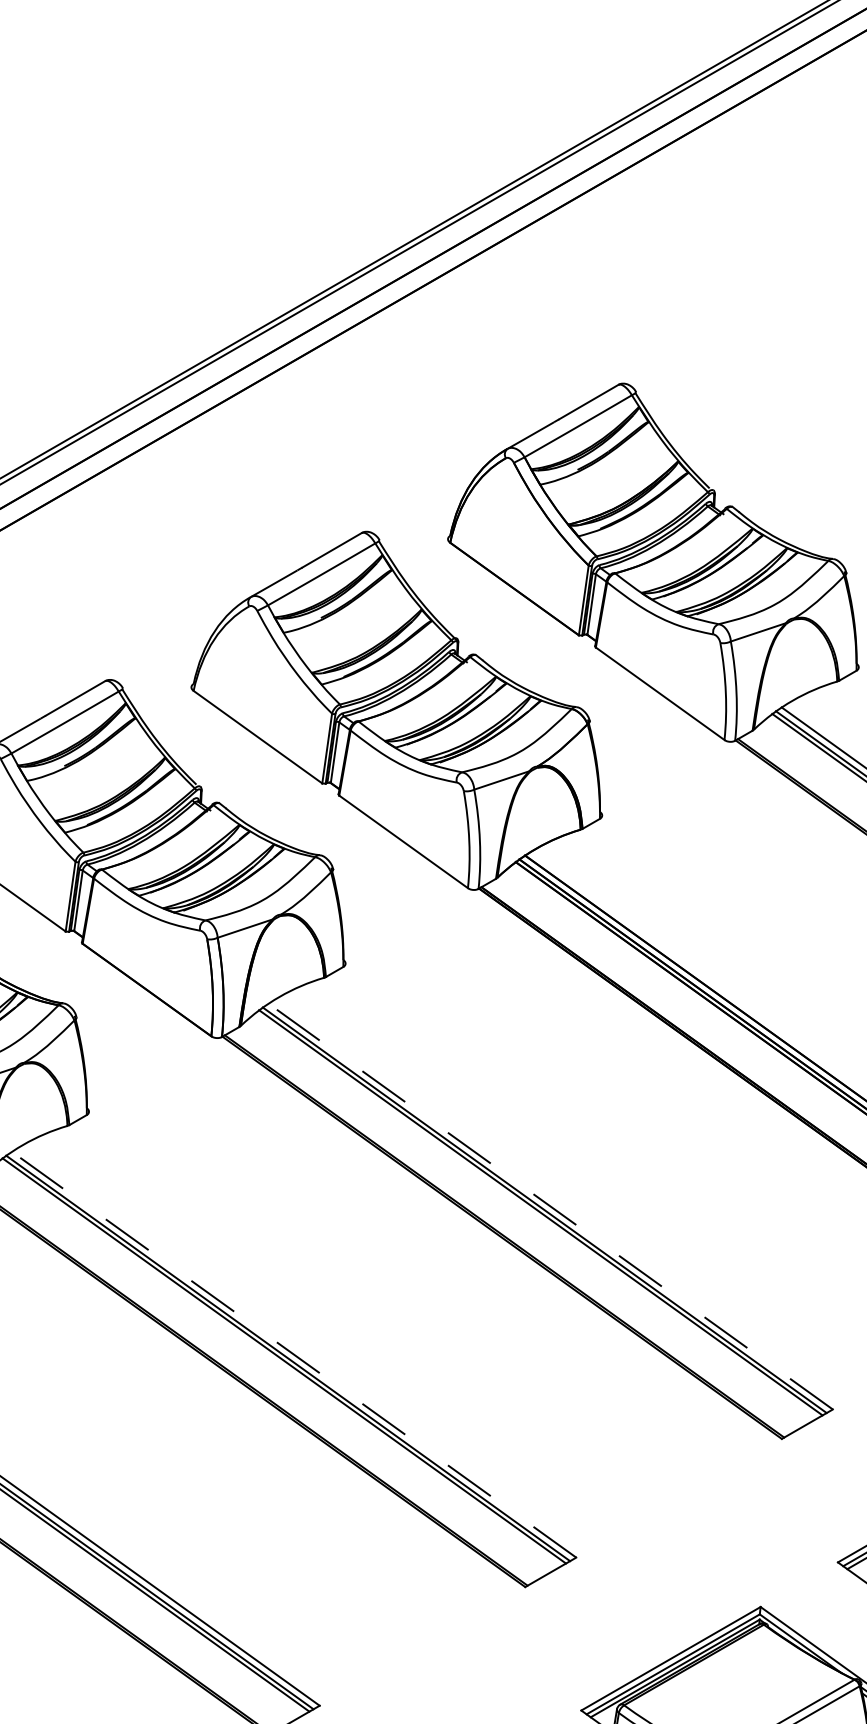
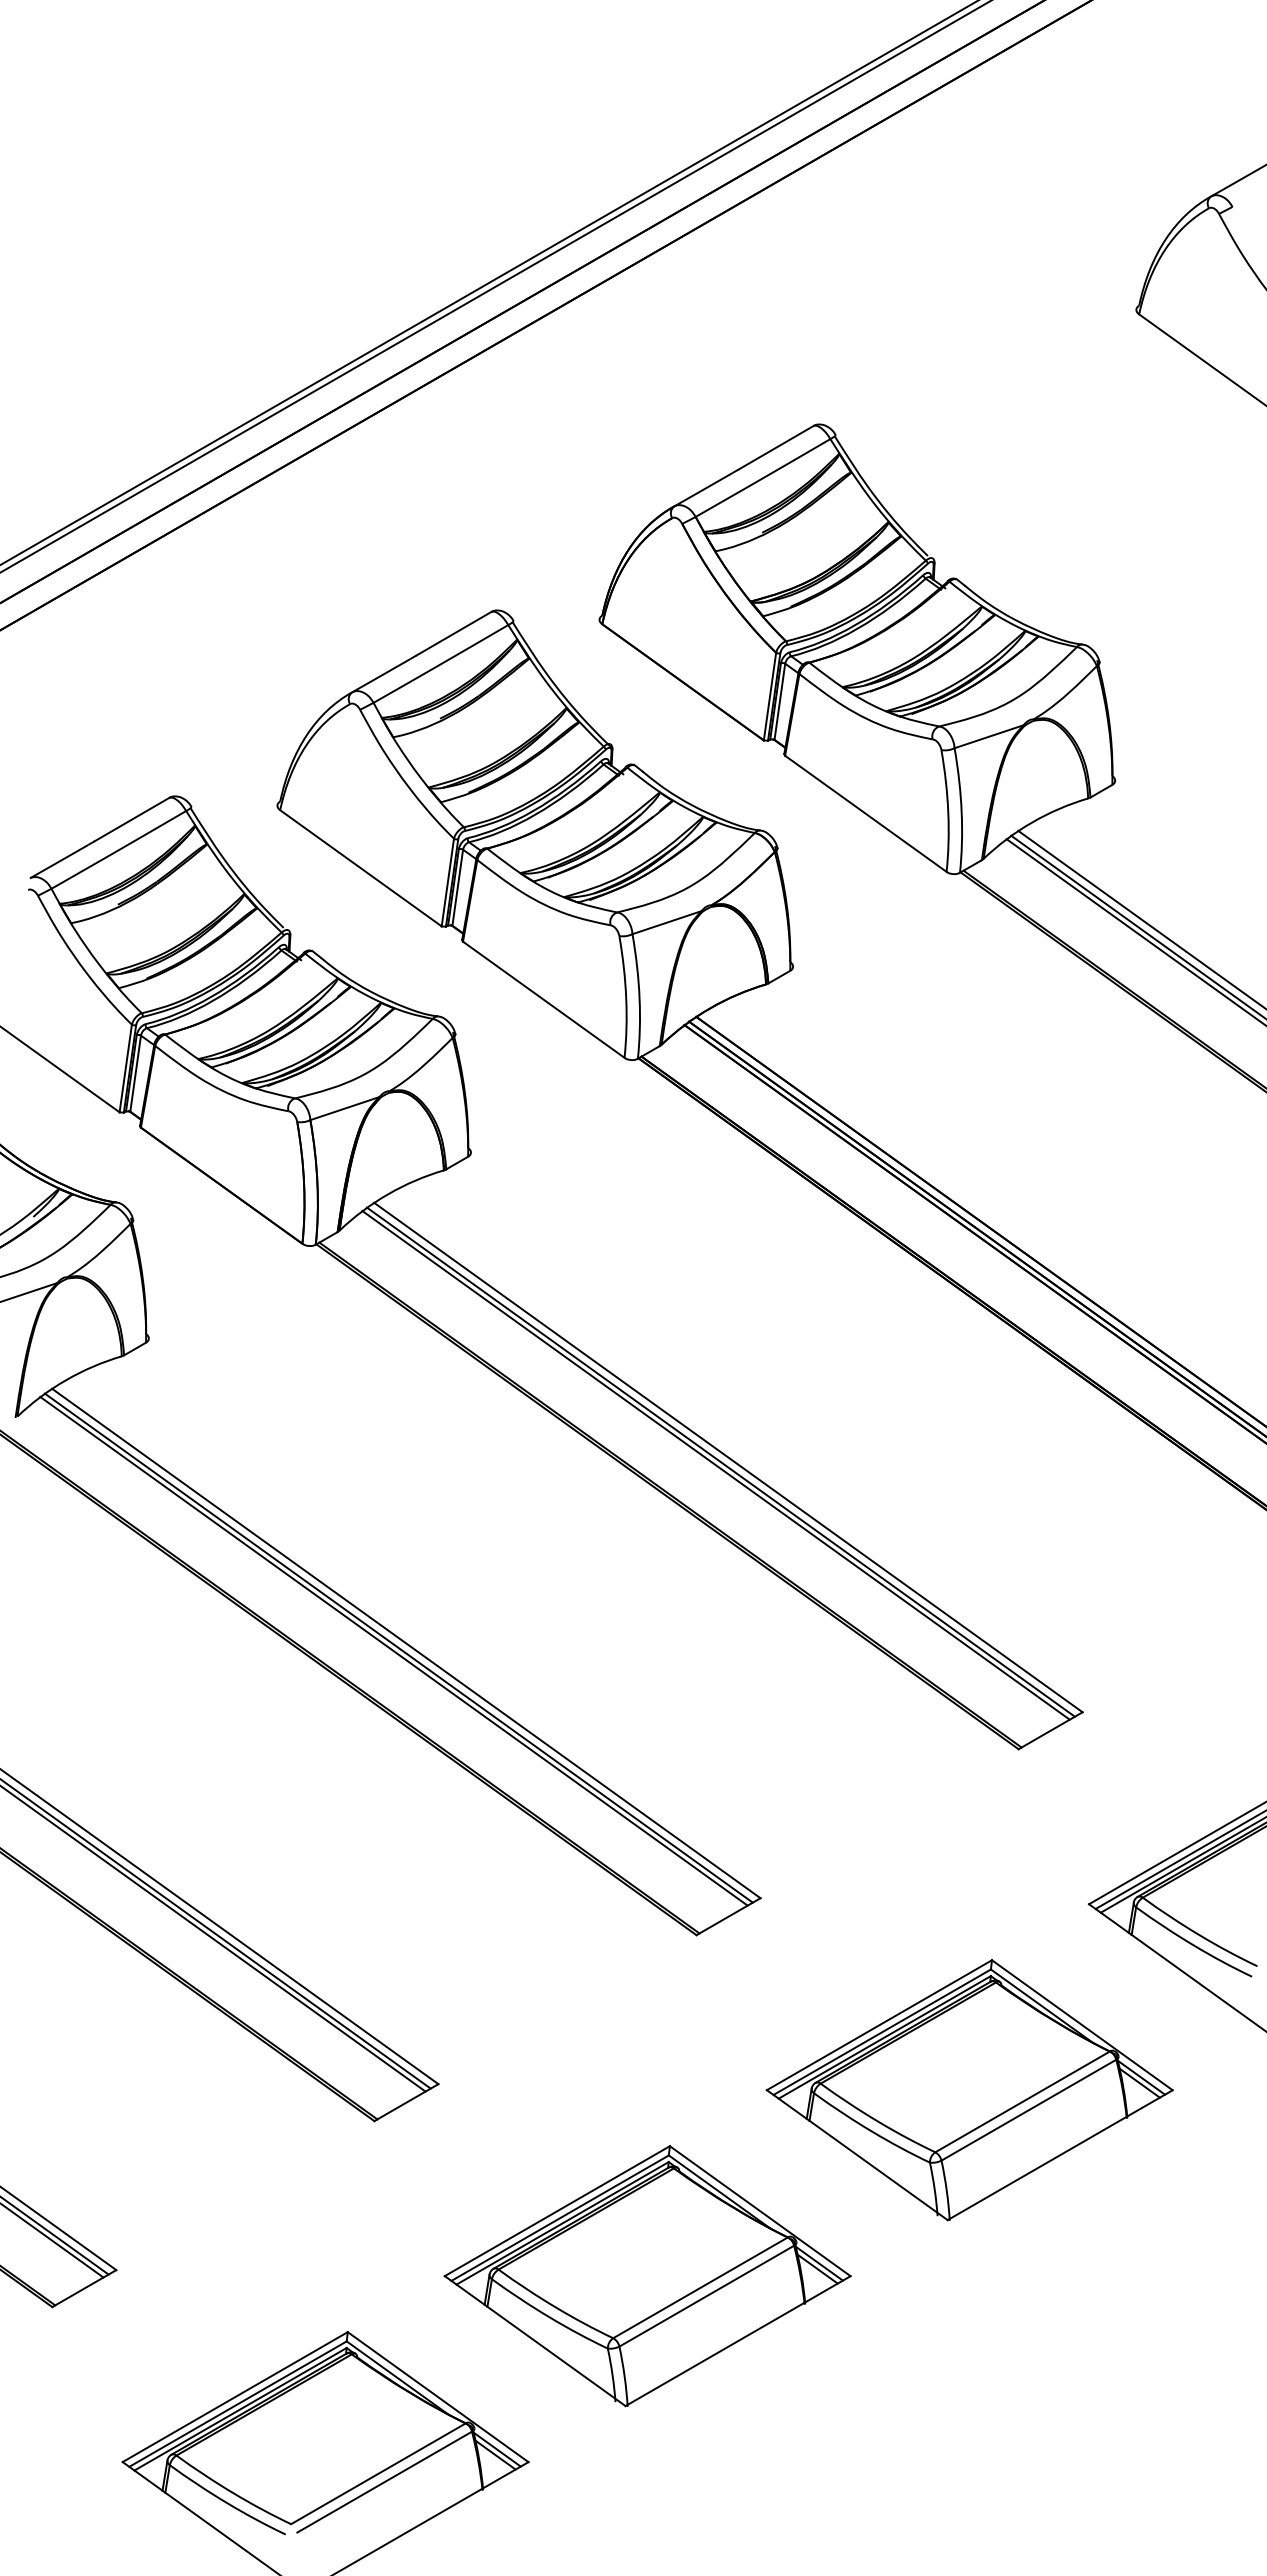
line: (549, 1206) -> (727, 1457), dashed -> solid
line: (293, 1354) -> (405, 1643), dashed -> solid

